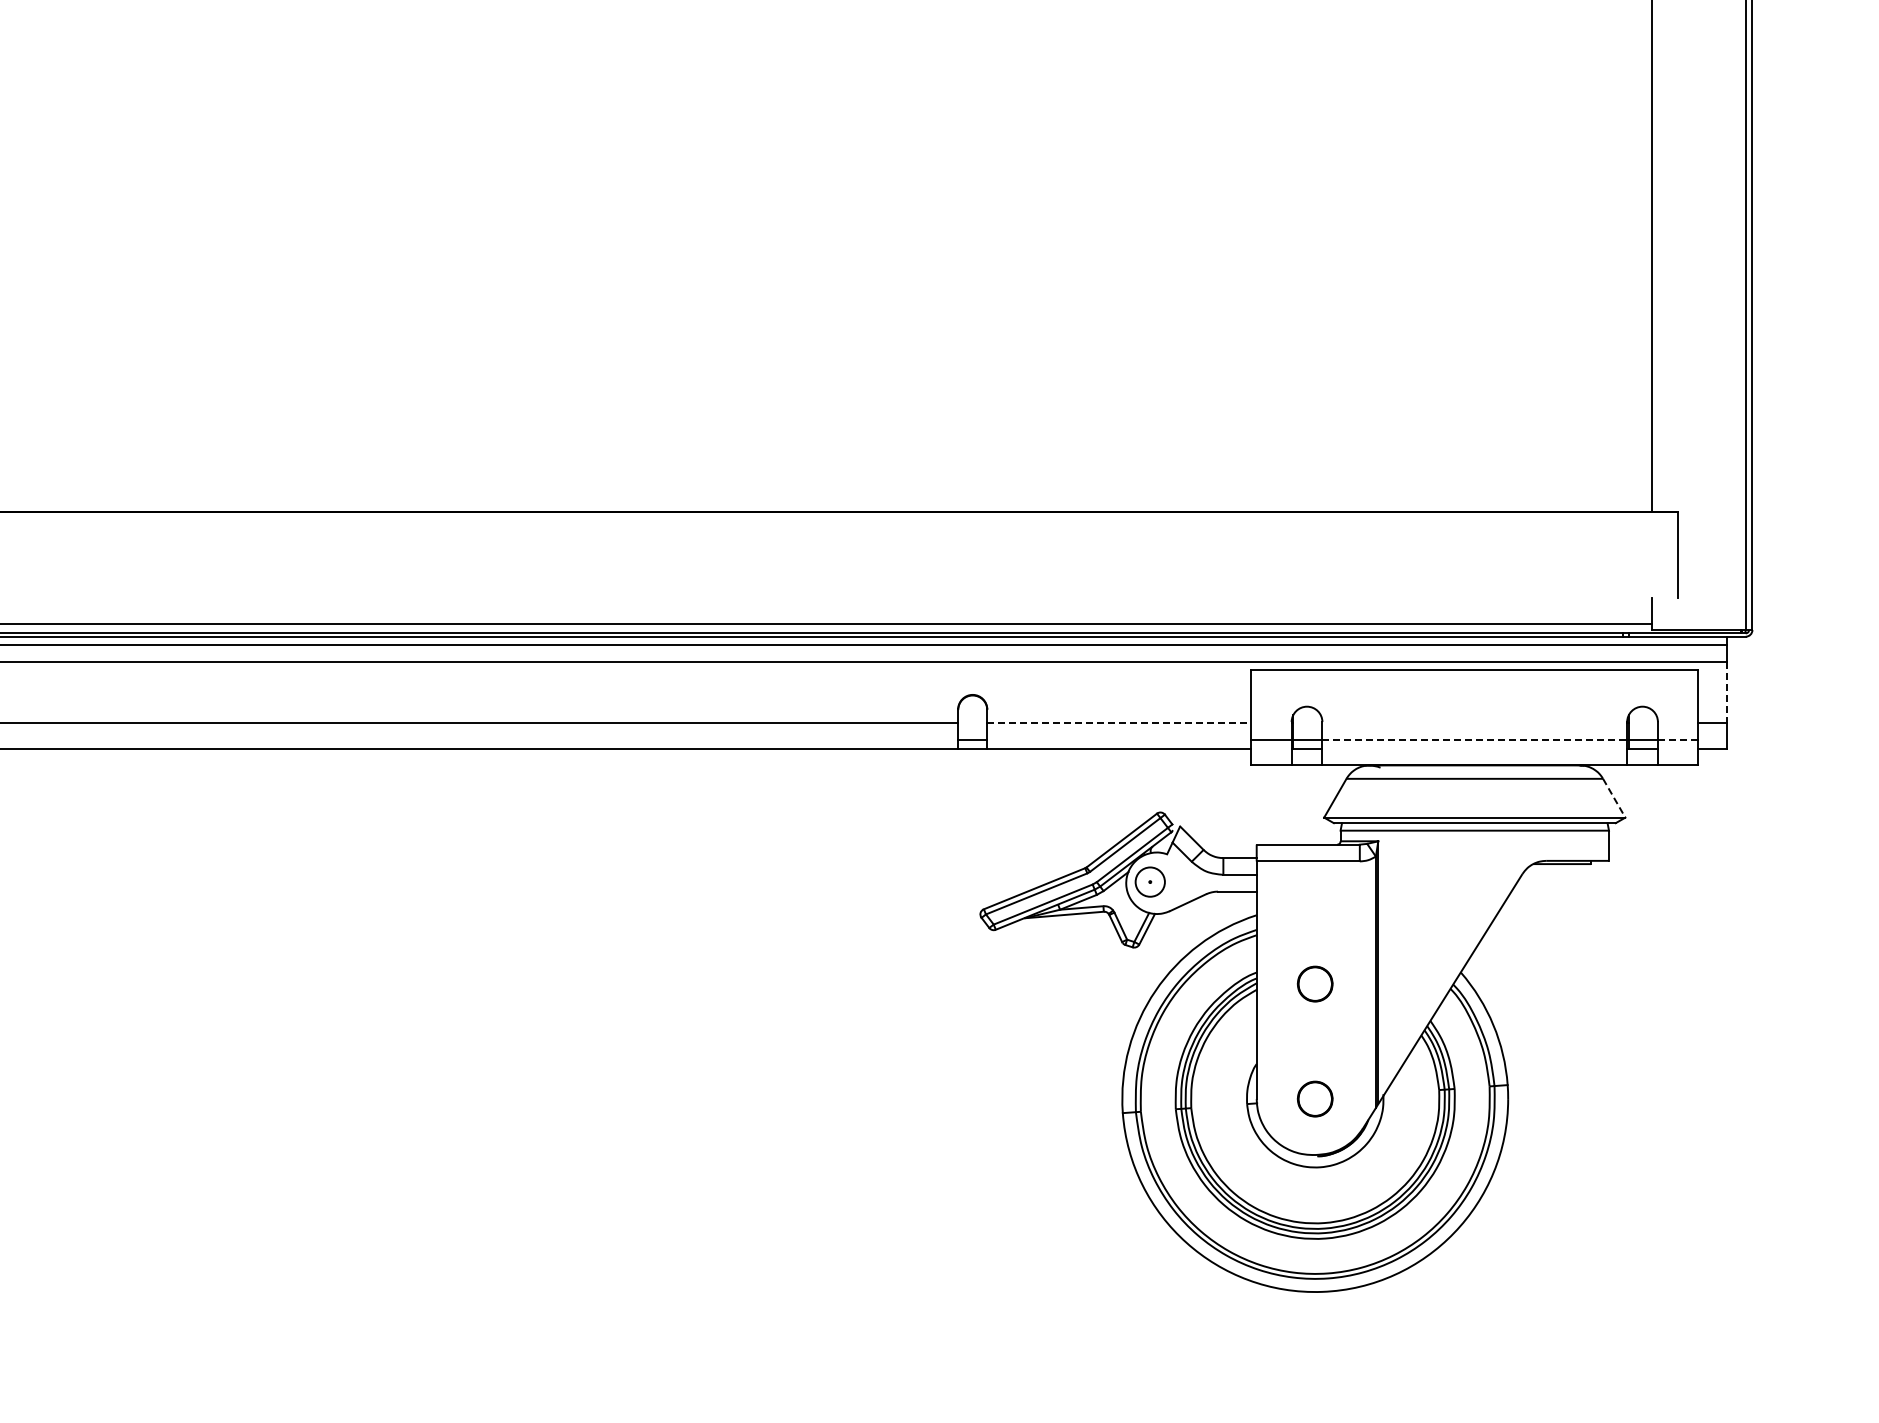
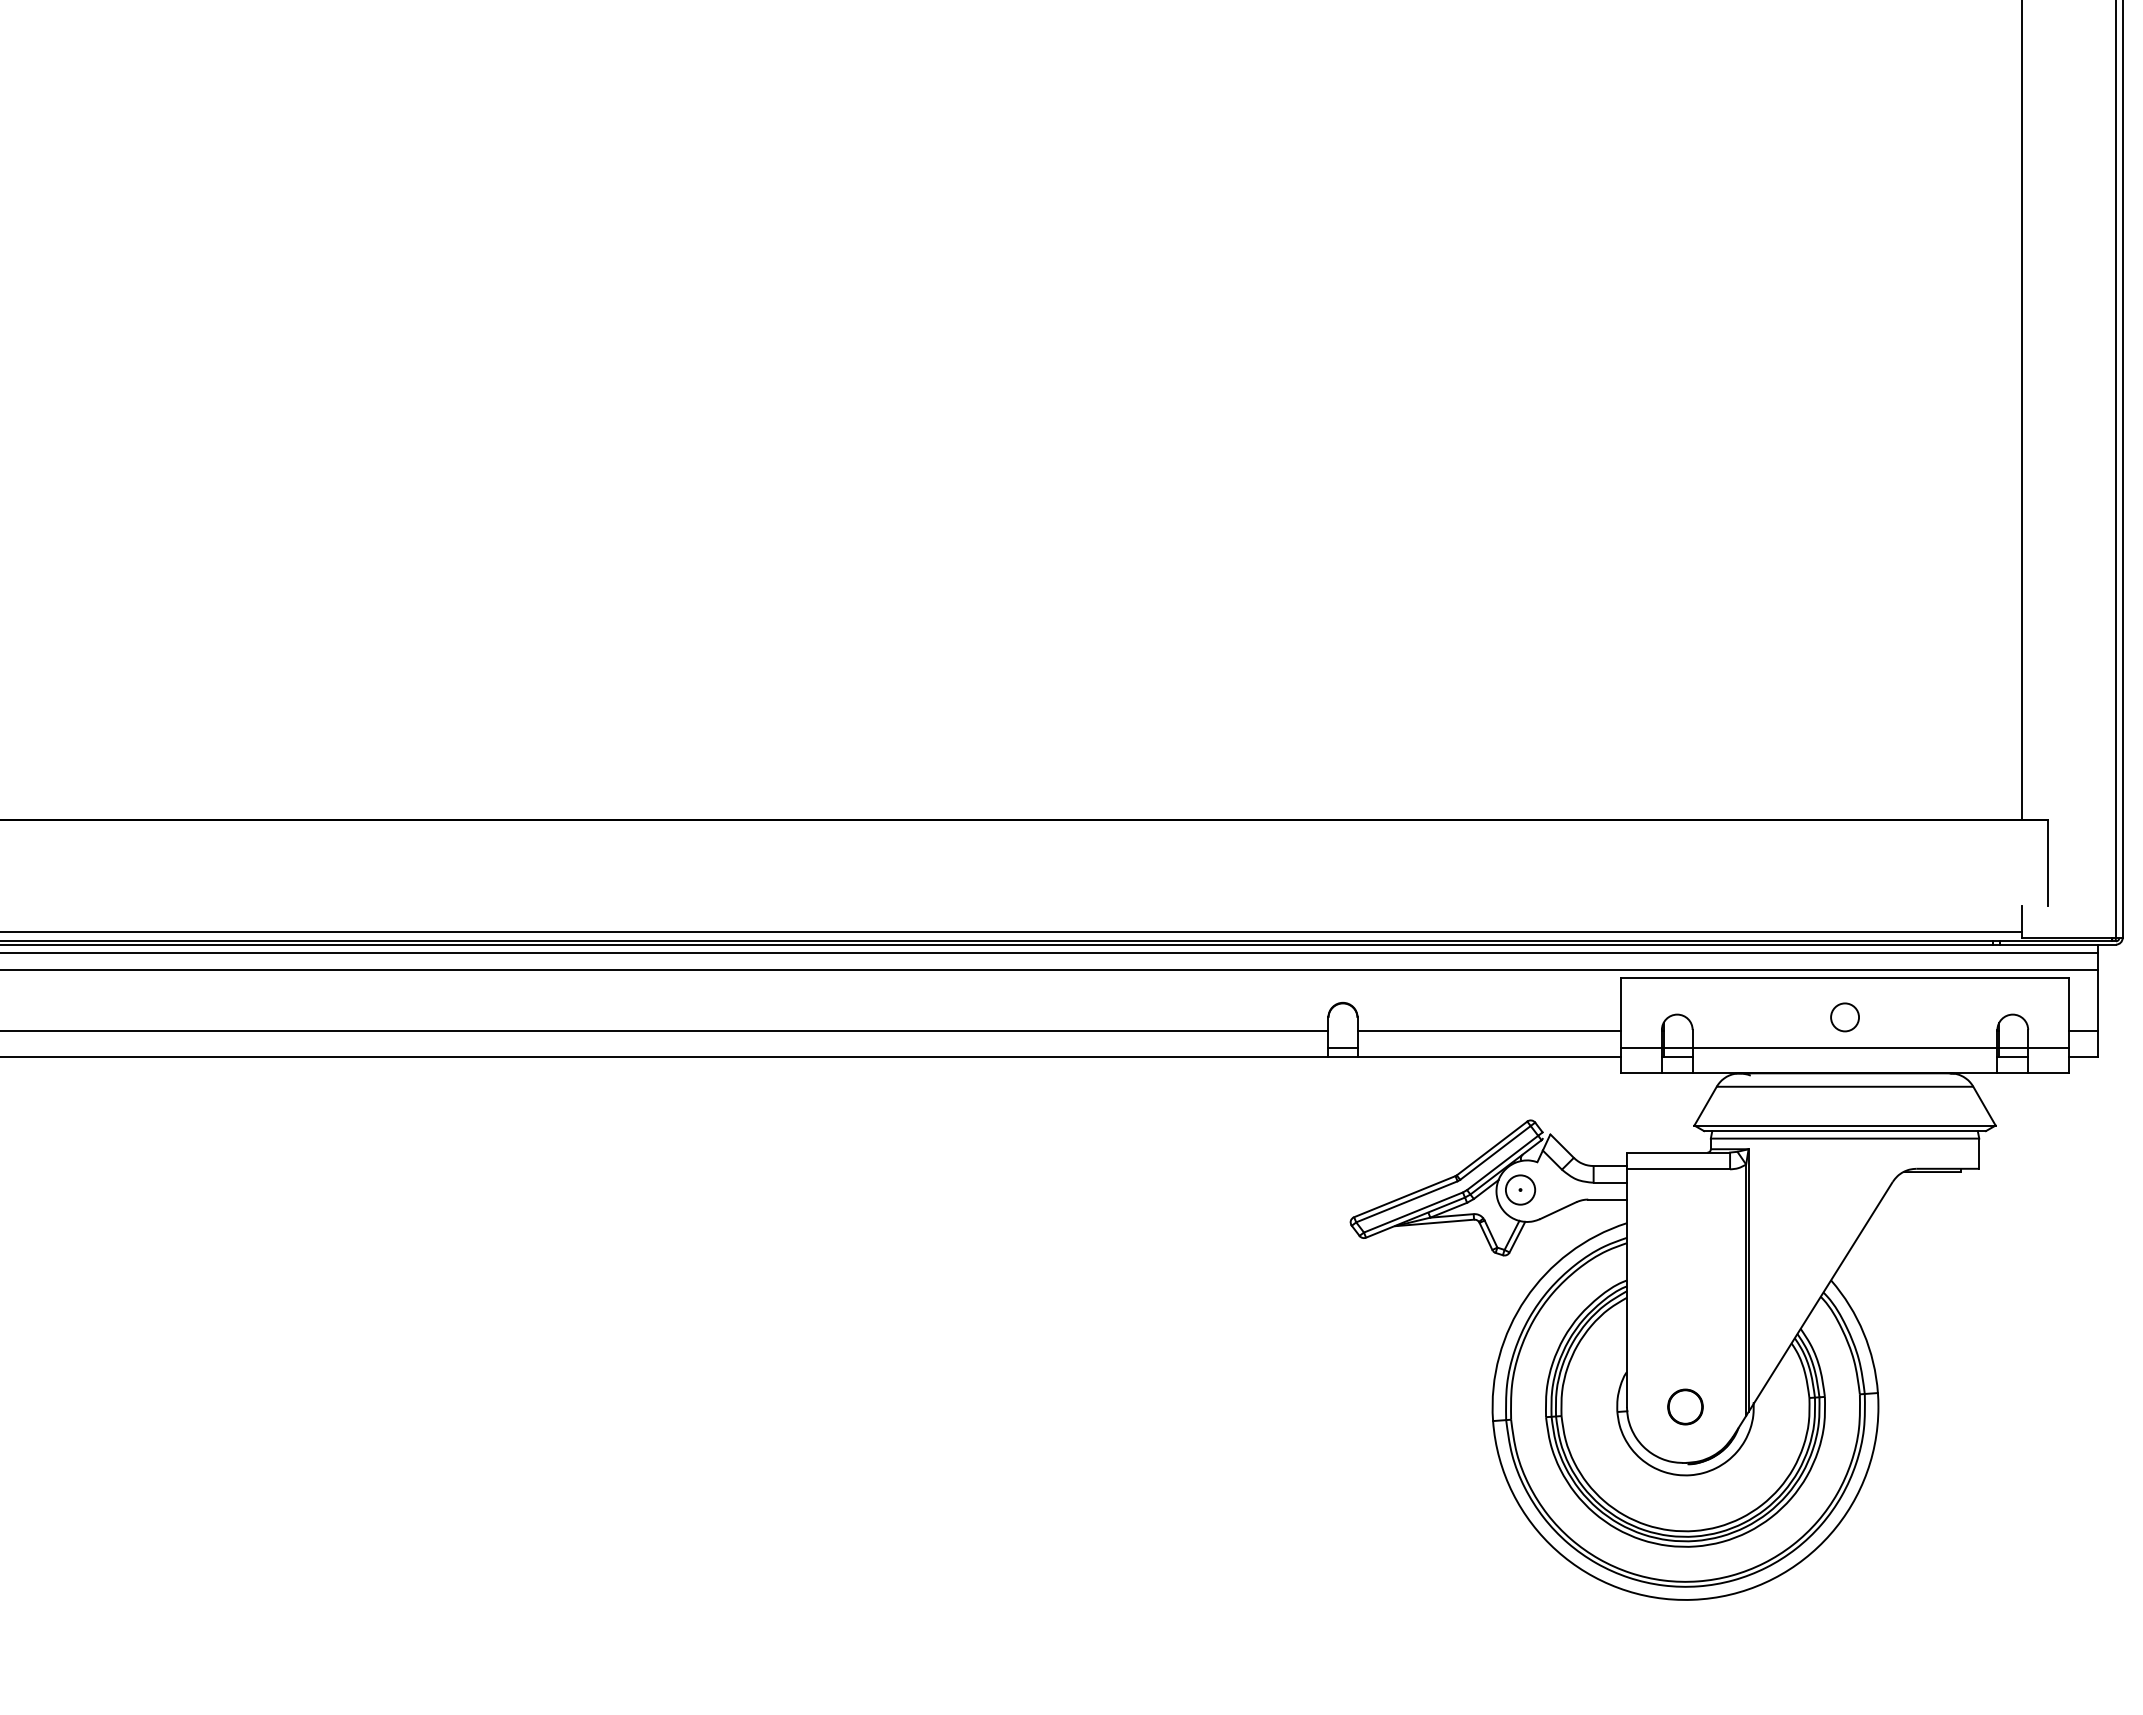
line: (1727, 692) -> (2097, 1000), dashed -> solid
circle: (1474, 709) -> (1844, 1017), added
line: (1119, 723) -> (1489, 1031), dashed -> solid
line: (1475, 740) -> (1845, 1048), dashed -> solid
line: (1678, 740) -> (2048, 1048), dashed -> solid
line: (1614, 798) -> (1984, 1106), dashed -> solid
part: (1315, 983) -> (1685, 1291), removed

